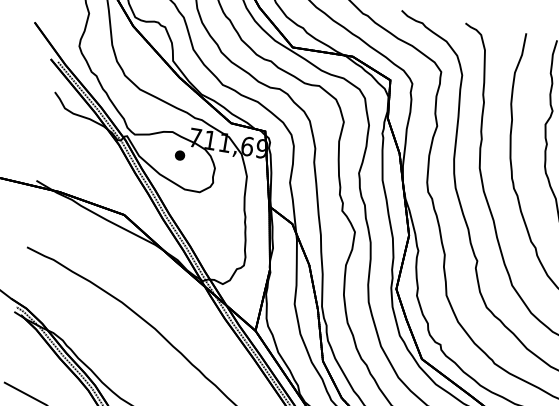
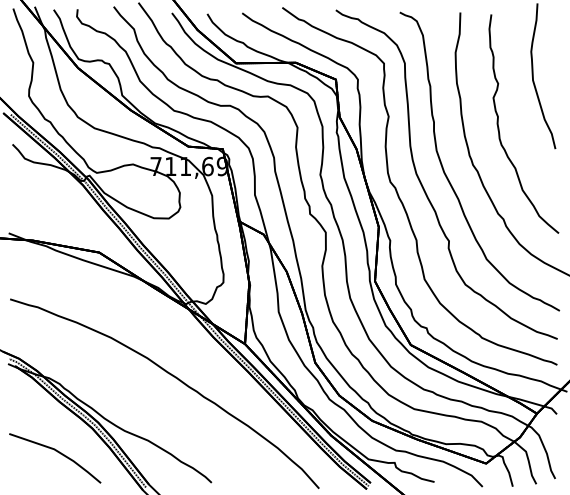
part: (179, 155) -> (143, 186), removed

